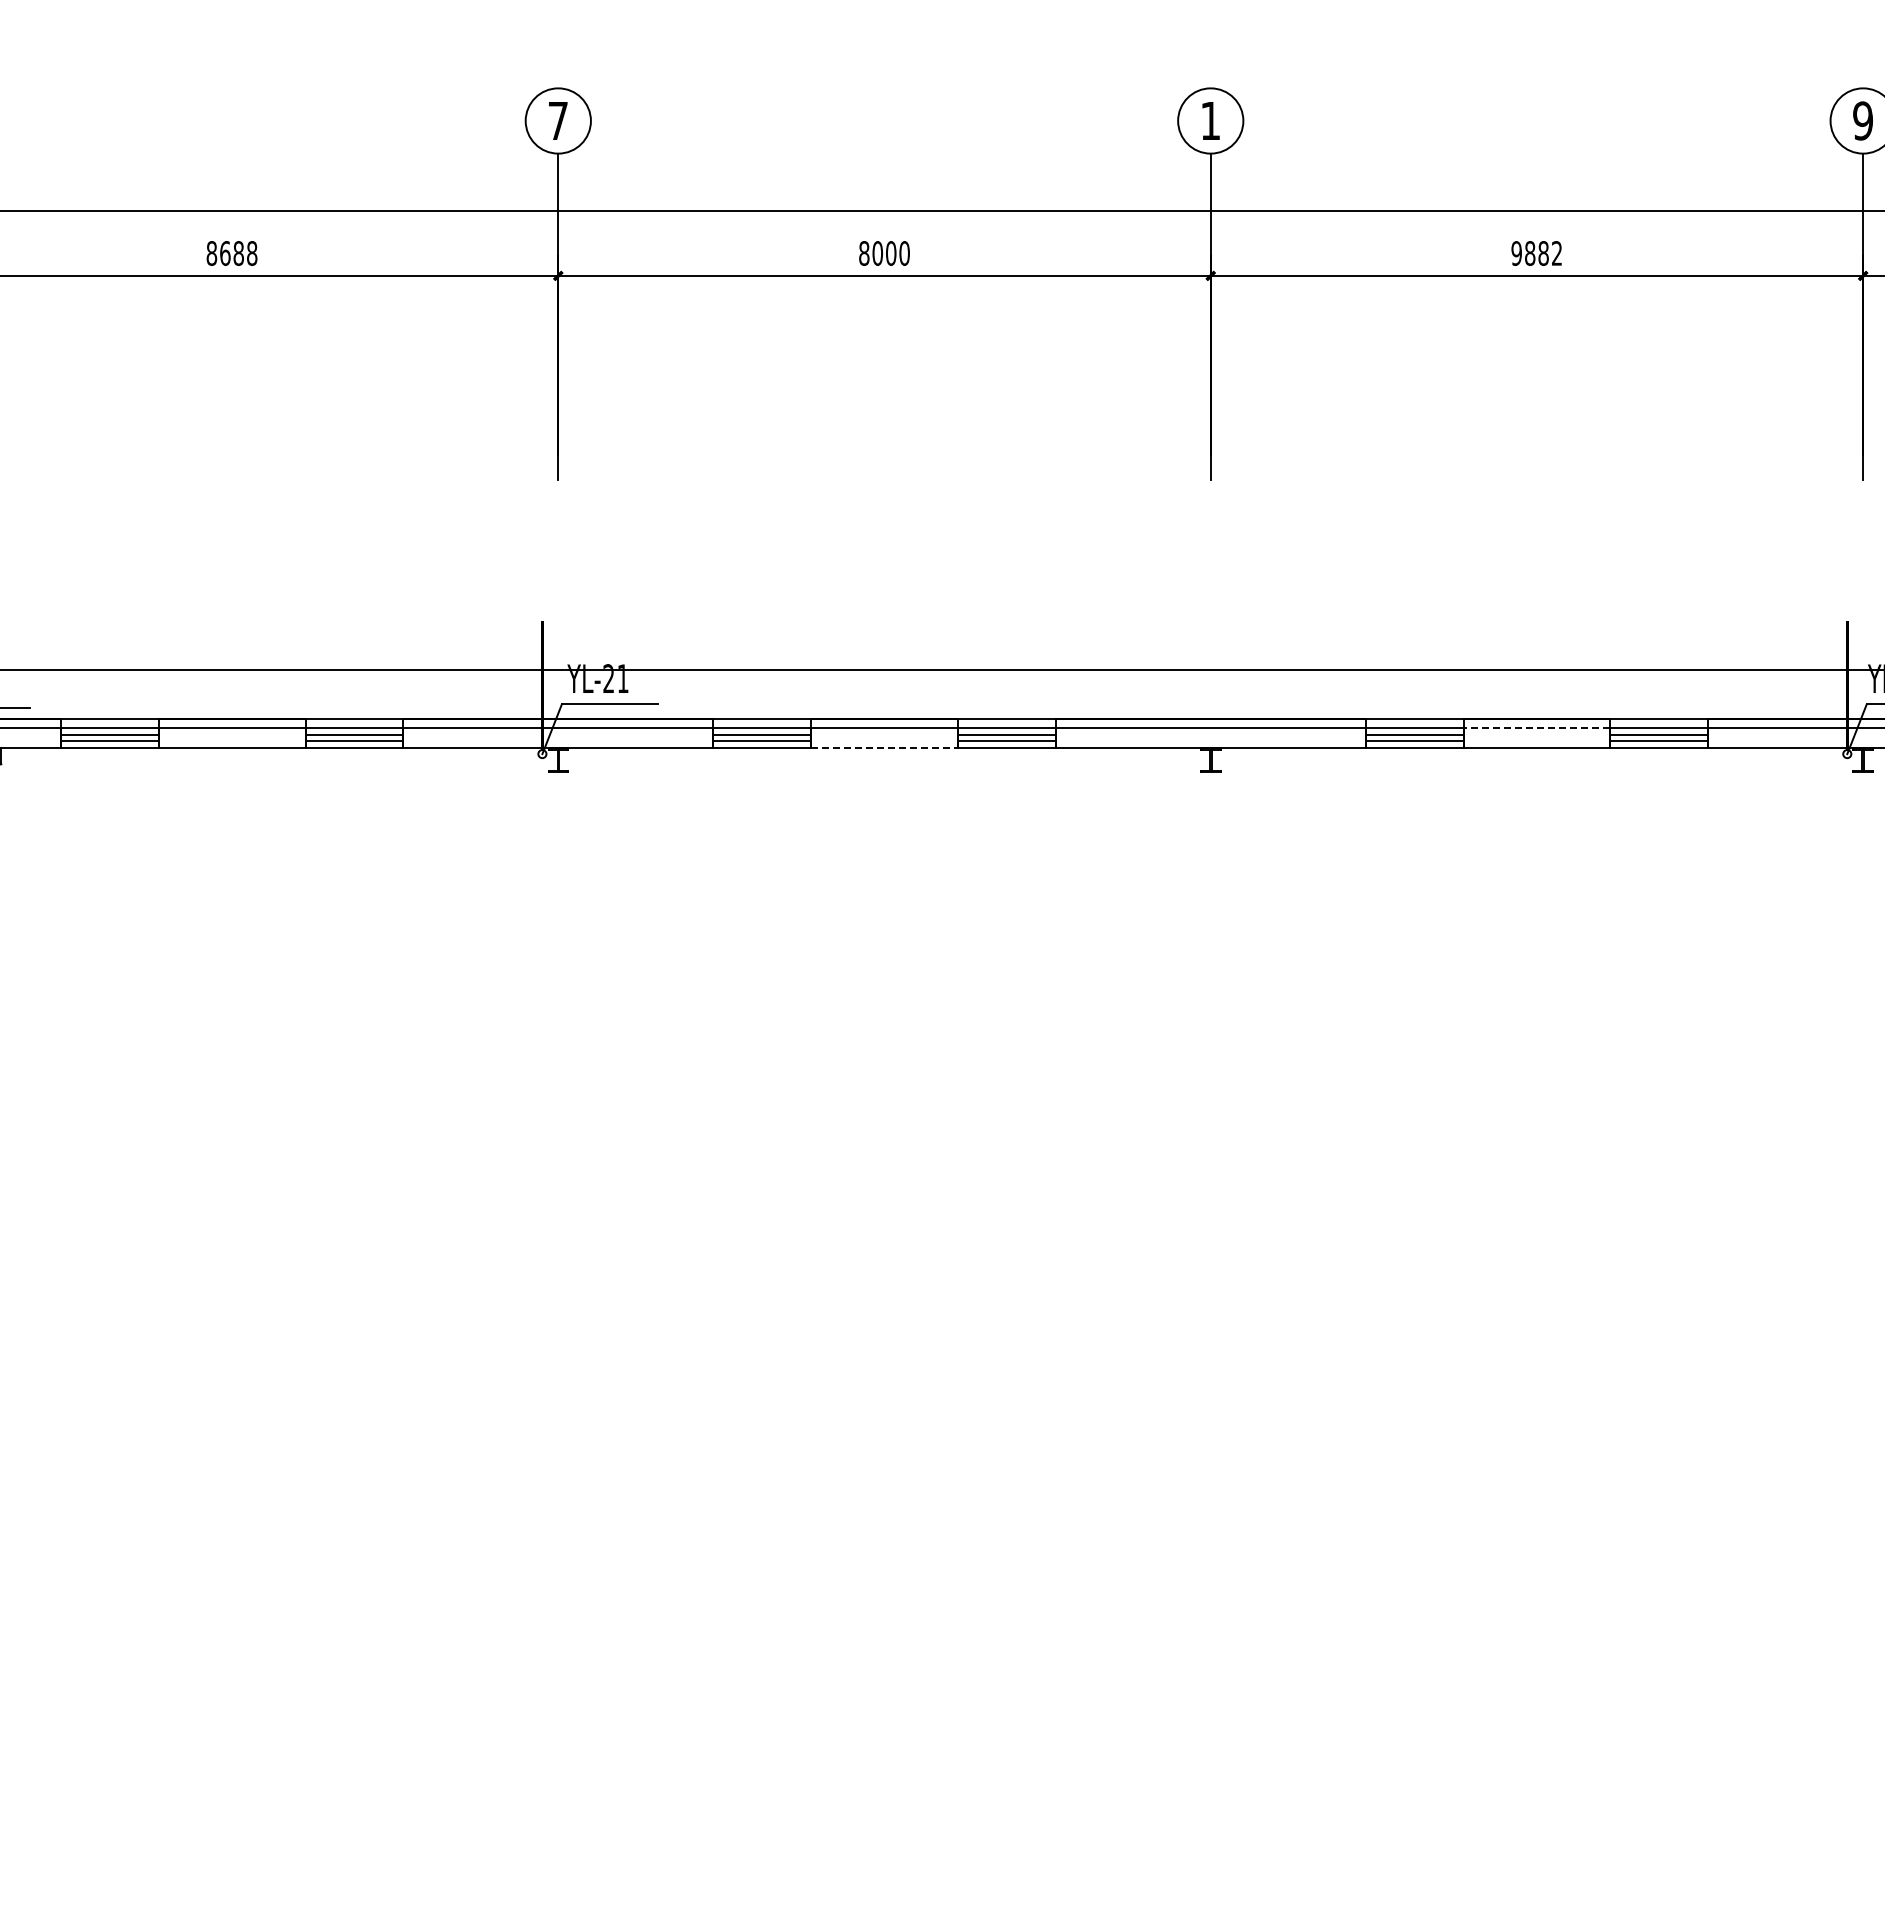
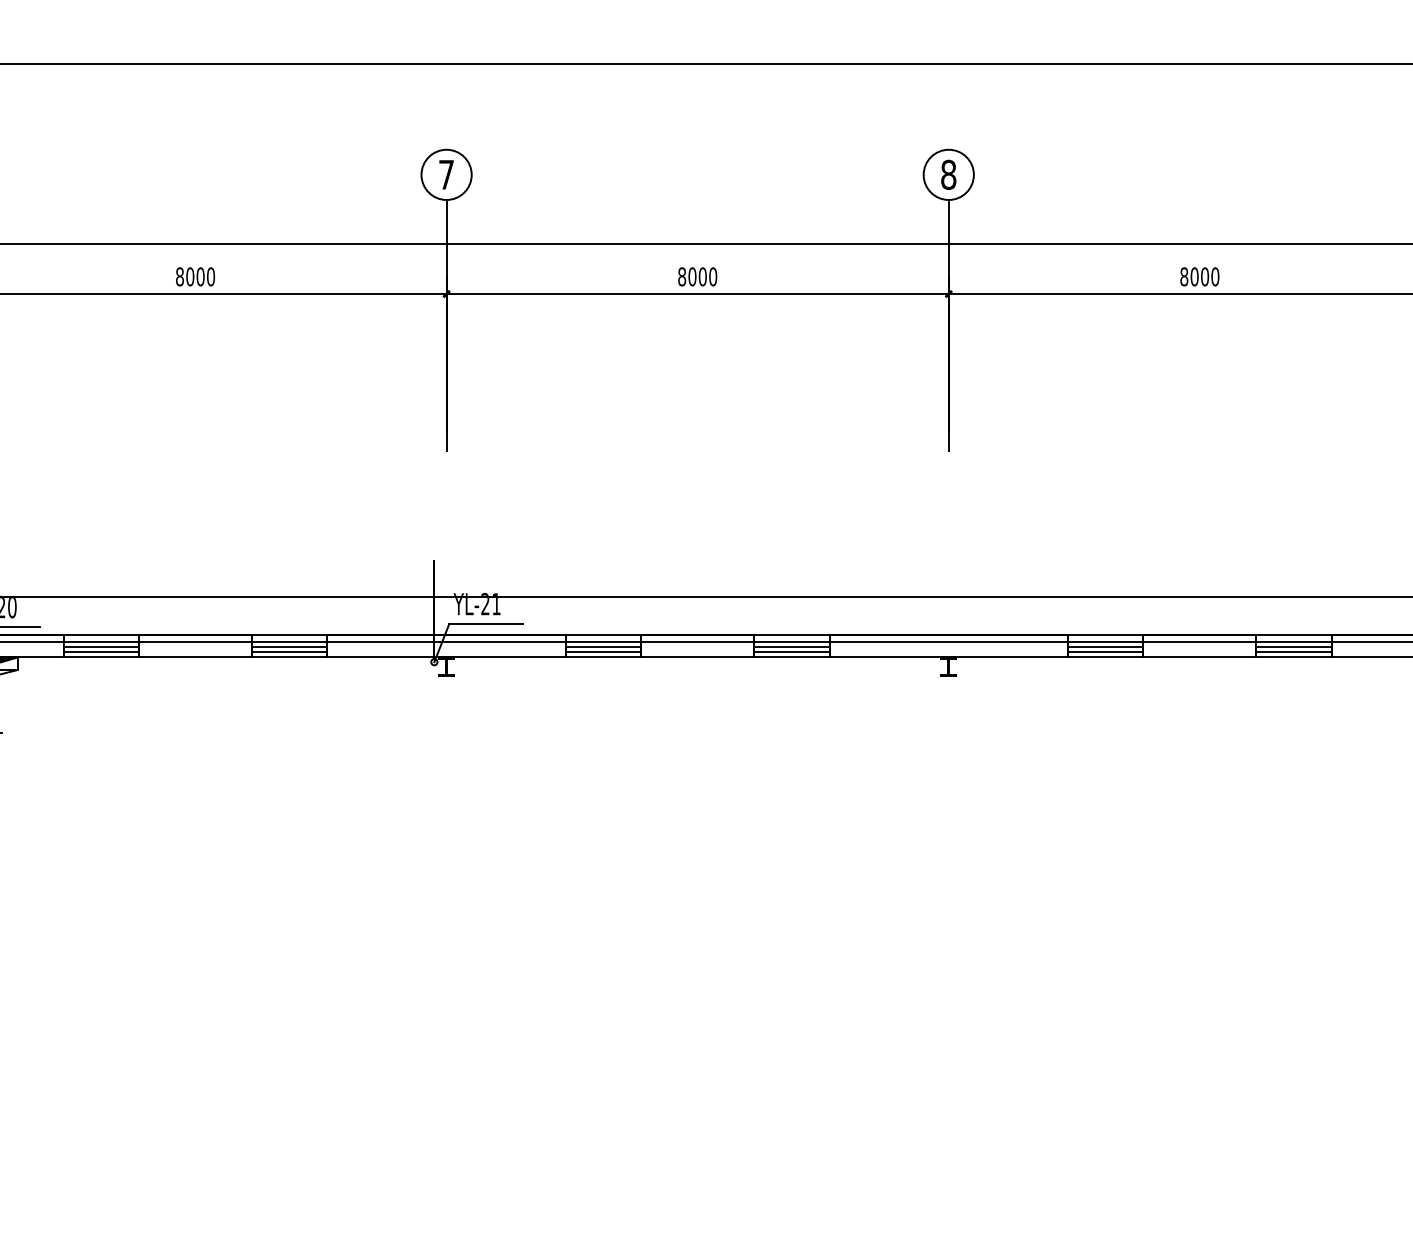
text: (1210, 120) -> (948, 174), 1 -> 8
text: (238, 253) -> (200, 276), 8688 -> 8000
text: (1536, 253) -> (1199, 276), 9882 -> 8000
line: (1536, 728) -> (1199, 642), dashed -> solid
line: (885, 747) -> (698, 657), dashed -> solid

